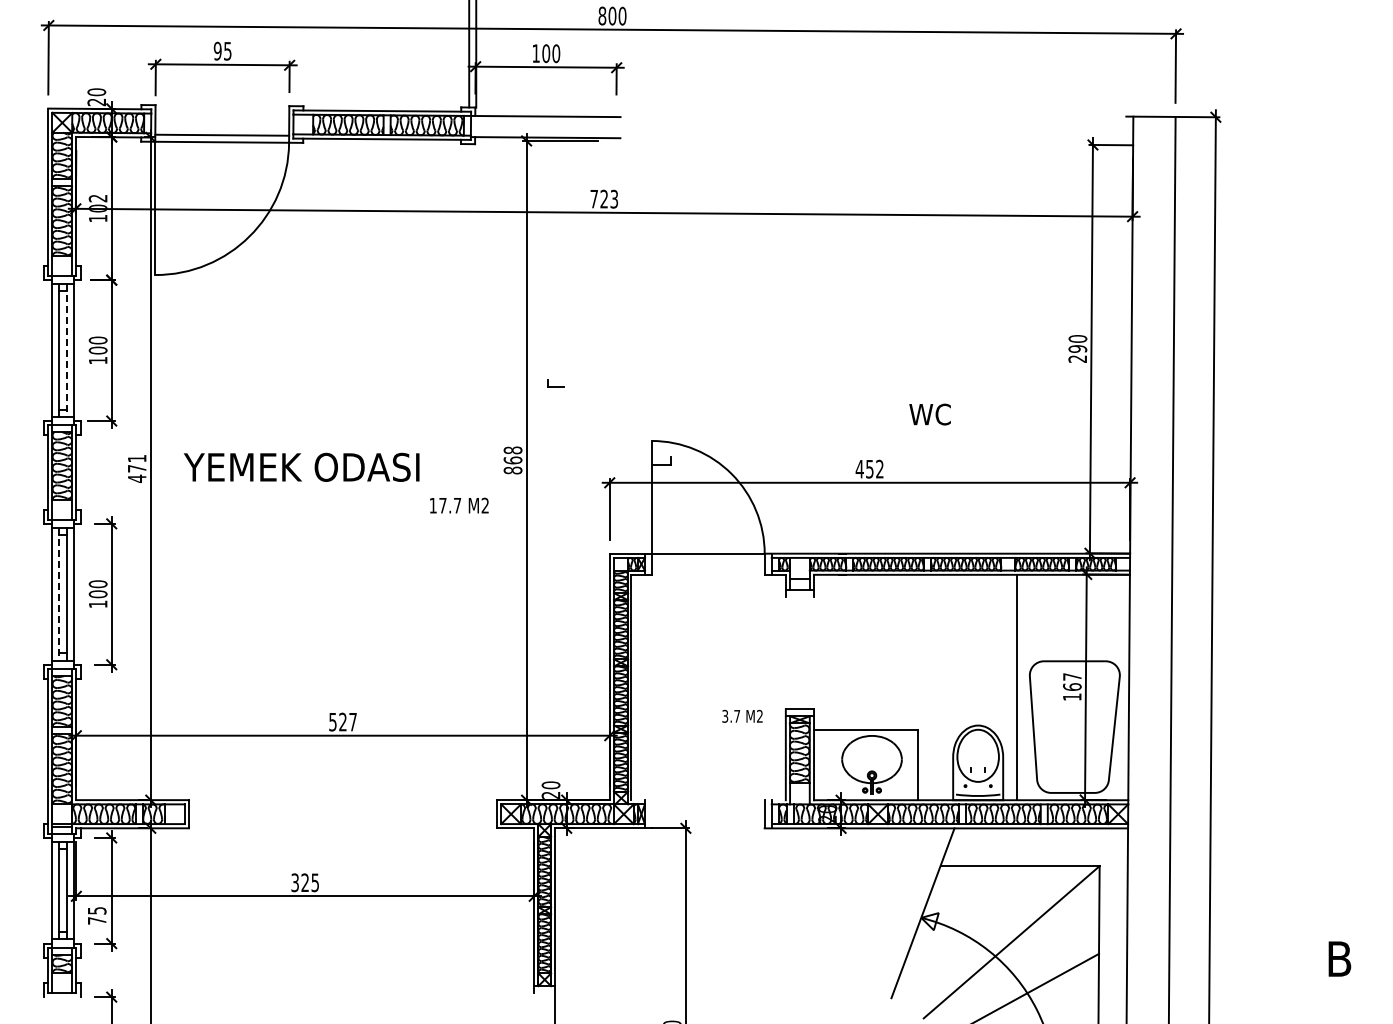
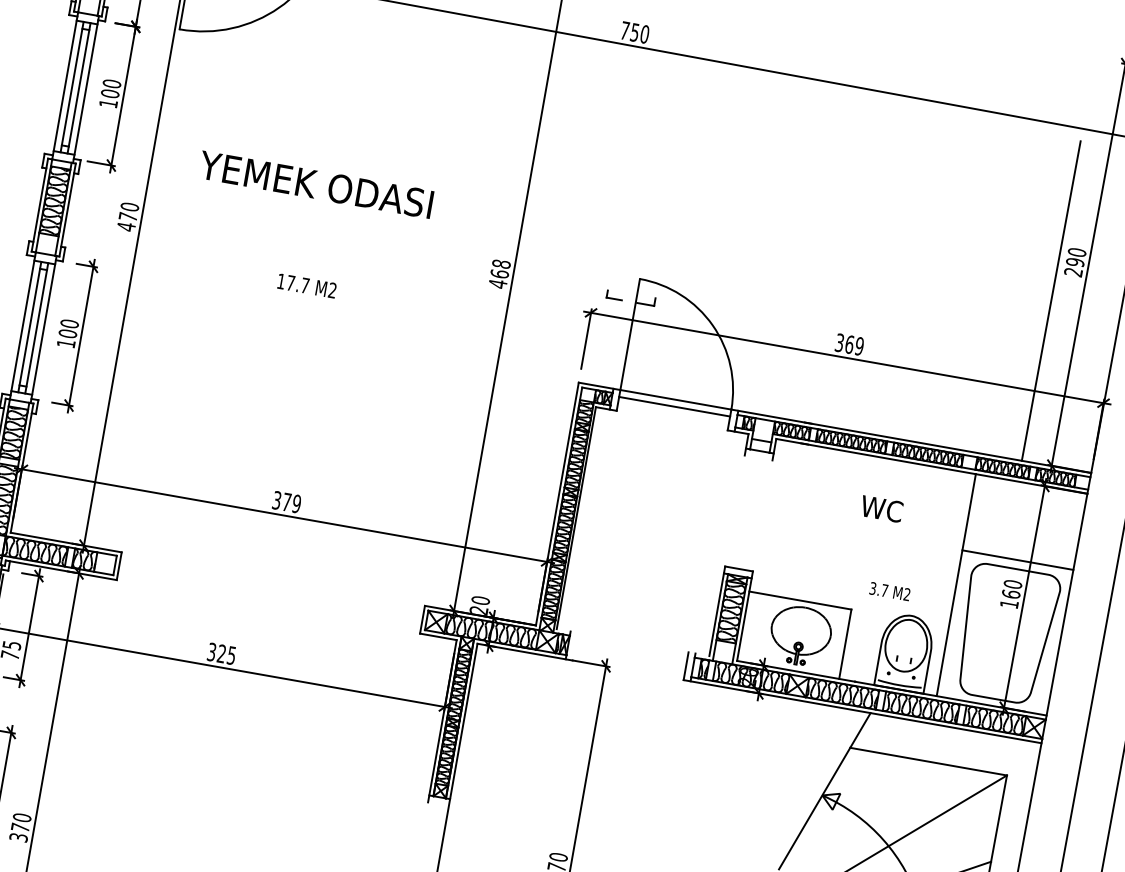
text: (609, 198) -> (640, 32), 723 -> 750
line: (66, 351) -> (78, 89), dashed -> solid
part: (555, 383) -> (614, 295), moved
line: (1060, 390) -> (1051, 300), added
text: (929, 414) -> (881, 508), moved
text: (136, 458) -> (129, 206), 471 -> 470
text: (301, 466) -> (316, 183), moved
text: (869, 468) -> (849, 343), 452 -> 369
text: (512, 470) -> (497, 283), 868 -> 468
text: (459, 505) -> (307, 285), moved
line: (708, 560) -> (674, 406), added
line: (59, 594) -> (29, 327), dashed -> solid
line: (1072, 652) -> (1017, 560), added
text: (1072, 676) -> (1013, 583), 167 -> 160
text: (742, 715) -> (890, 590), moved
text: (342, 721) -> (286, 501), 527 -> 379

